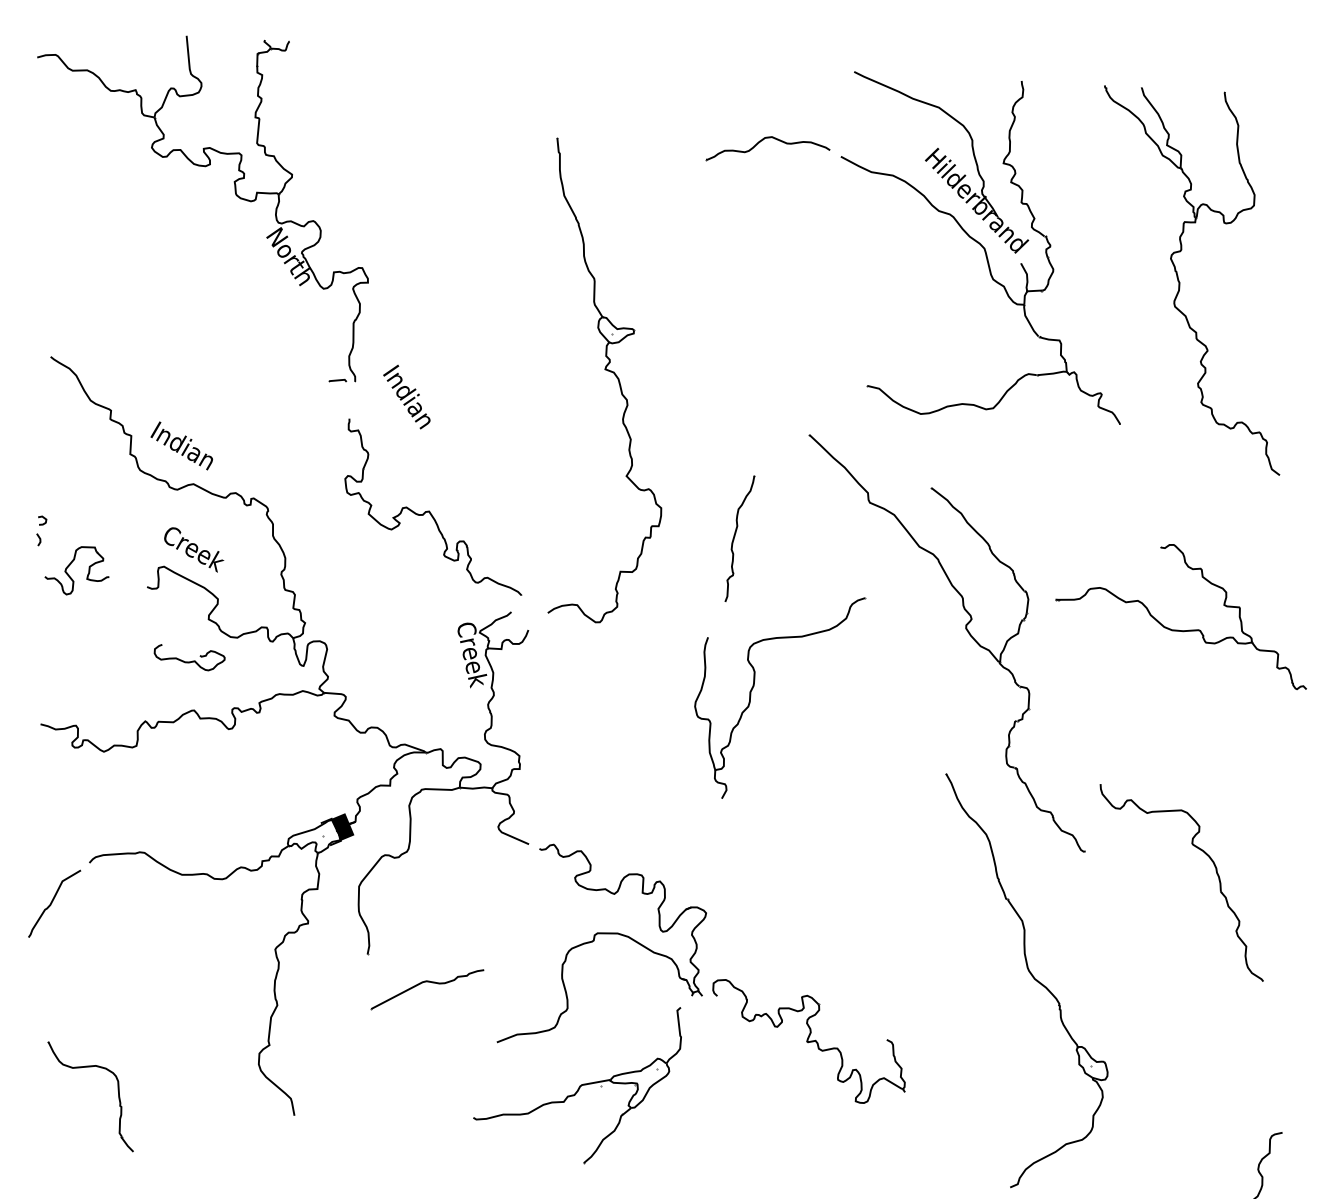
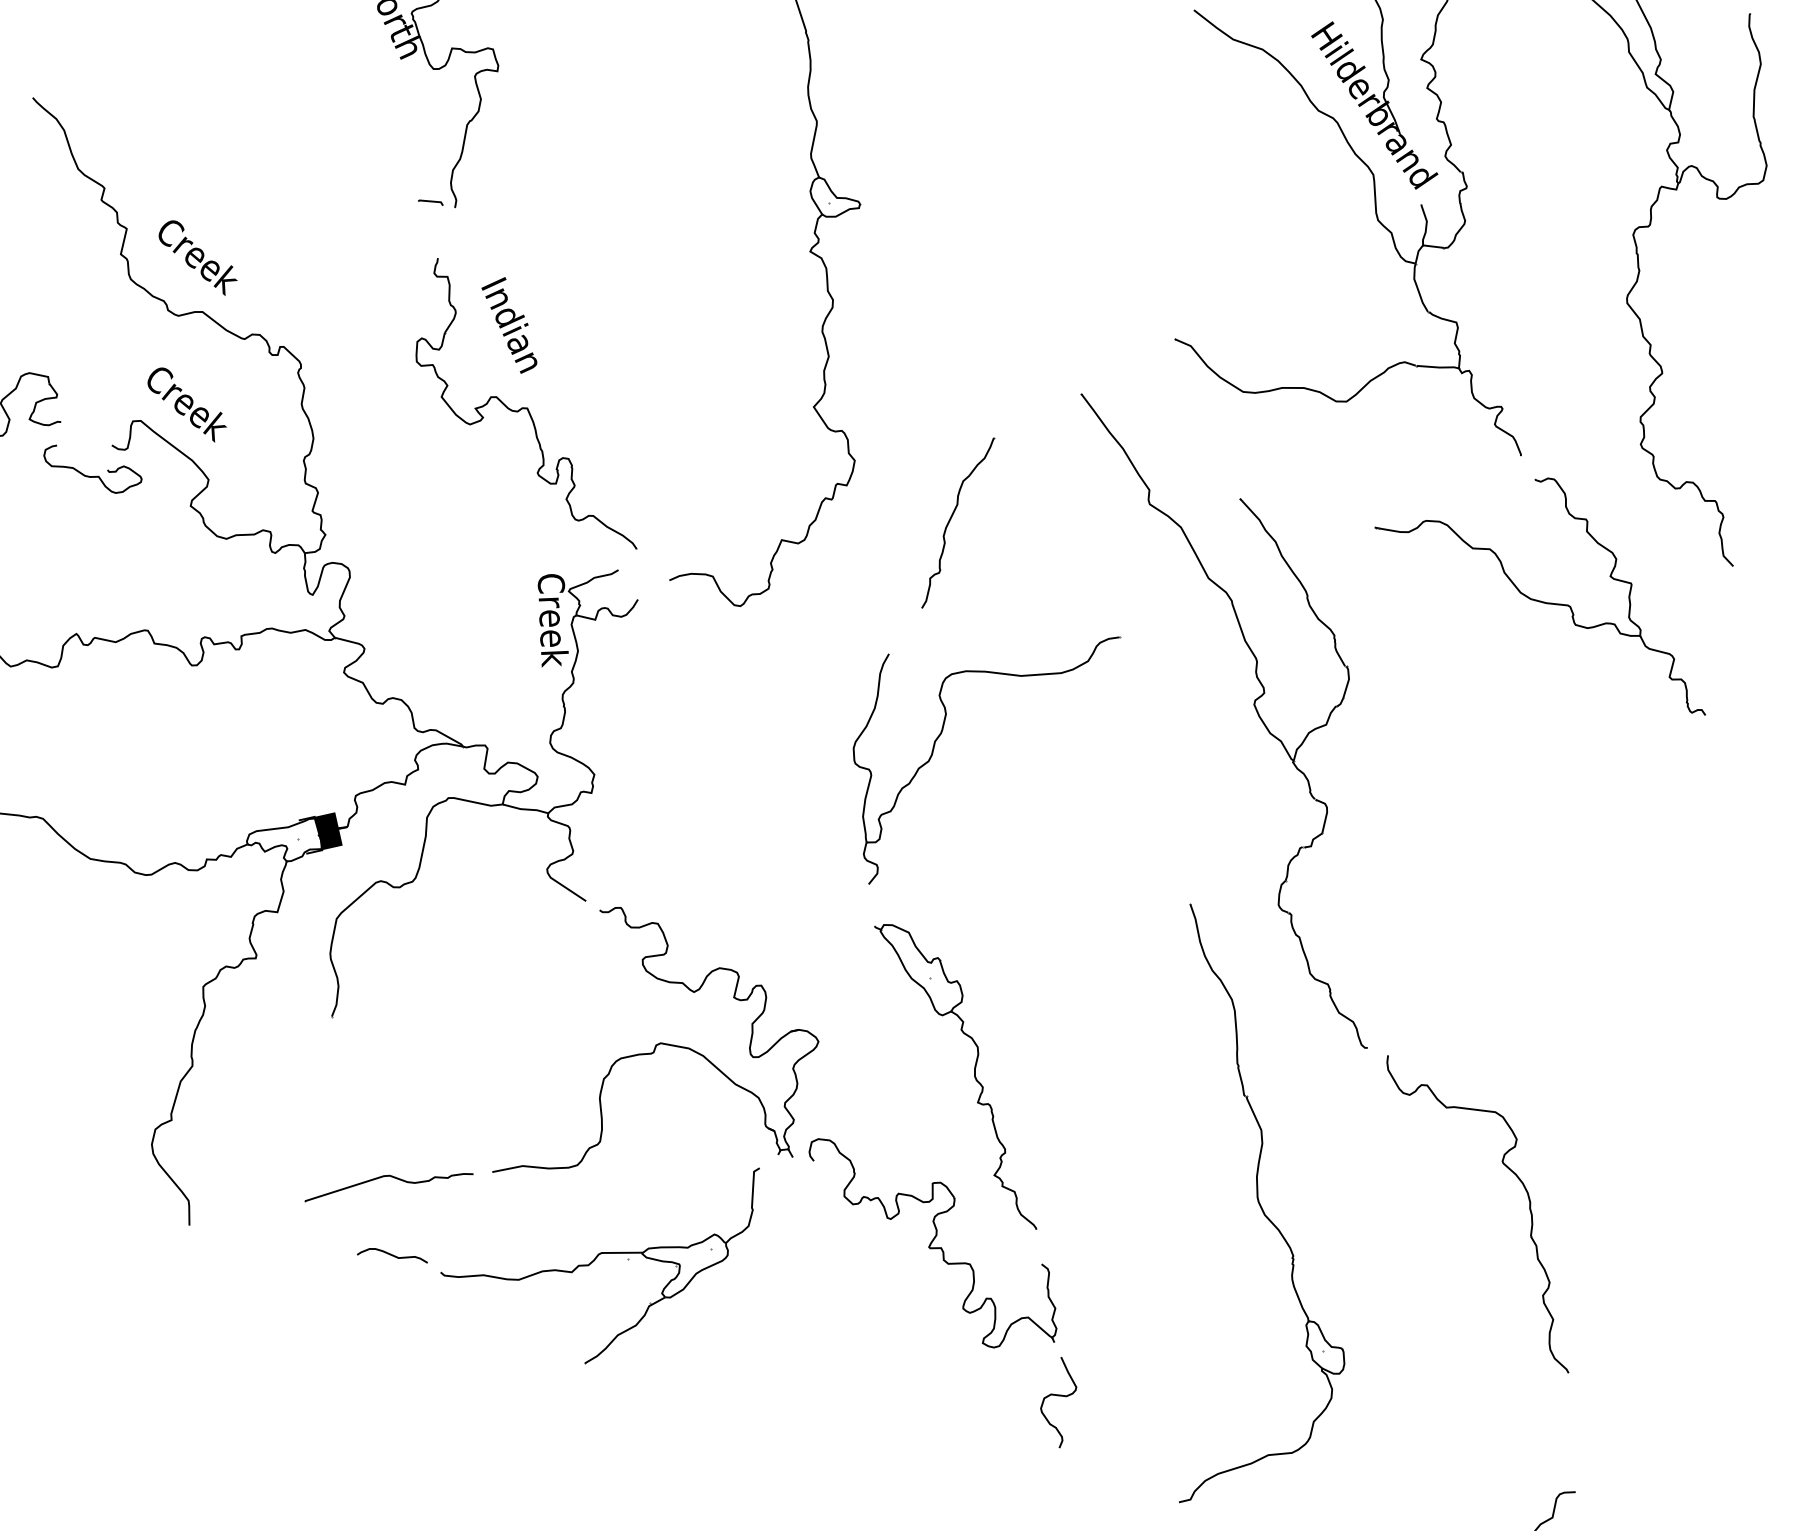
text: (406, 396) -> (509, 323), moved
text: (181, 445) -> (195, 254), Indian -> Creek
part: (1178, 629) -> (1539, 599), moved
curve: (189, 661) -> (91, 475), moved
part: (1215, 871) -> (1528, 1206), moved
part: (816, 915) -> (973, 1071), added
part: (427, 982) -> (390, 1177), moved
curve: (438, 1112) -> (392, 1256), added
curve: (914, 1129) -> (1058, 1397), added

